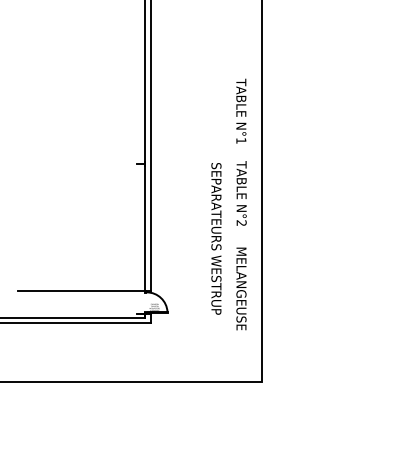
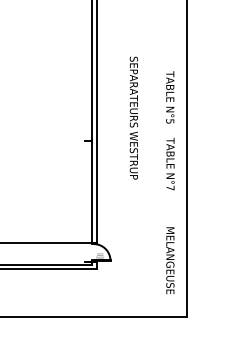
text: (241, 140) -> (170, 121), N°1 -> N°5
text: (241, 222) -> (170, 187), N°2 -> N°7
text: (216, 238) -> (133, 117), moved
text: (241, 288) -> (170, 260), moved

